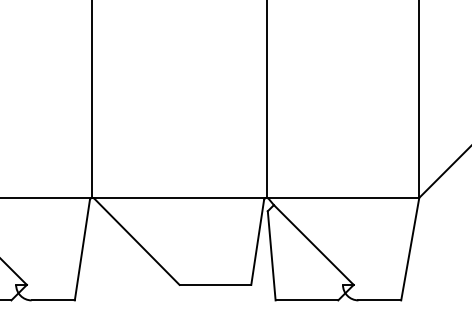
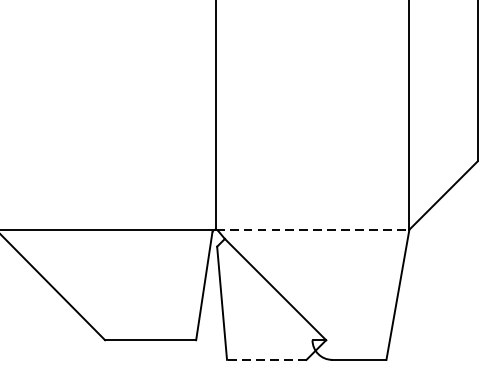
line: (343, 197) -> (313, 229), solid -> dashed
line: (306, 300) -> (266, 359), solid -> dashed

